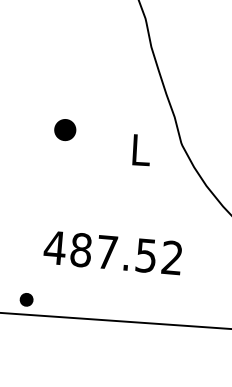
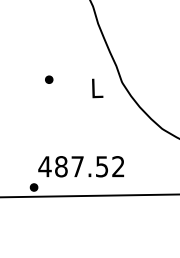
part: (66, 129) -> (49, 79), size x0.62
text: (111, 252) -> (80, 166), moved

